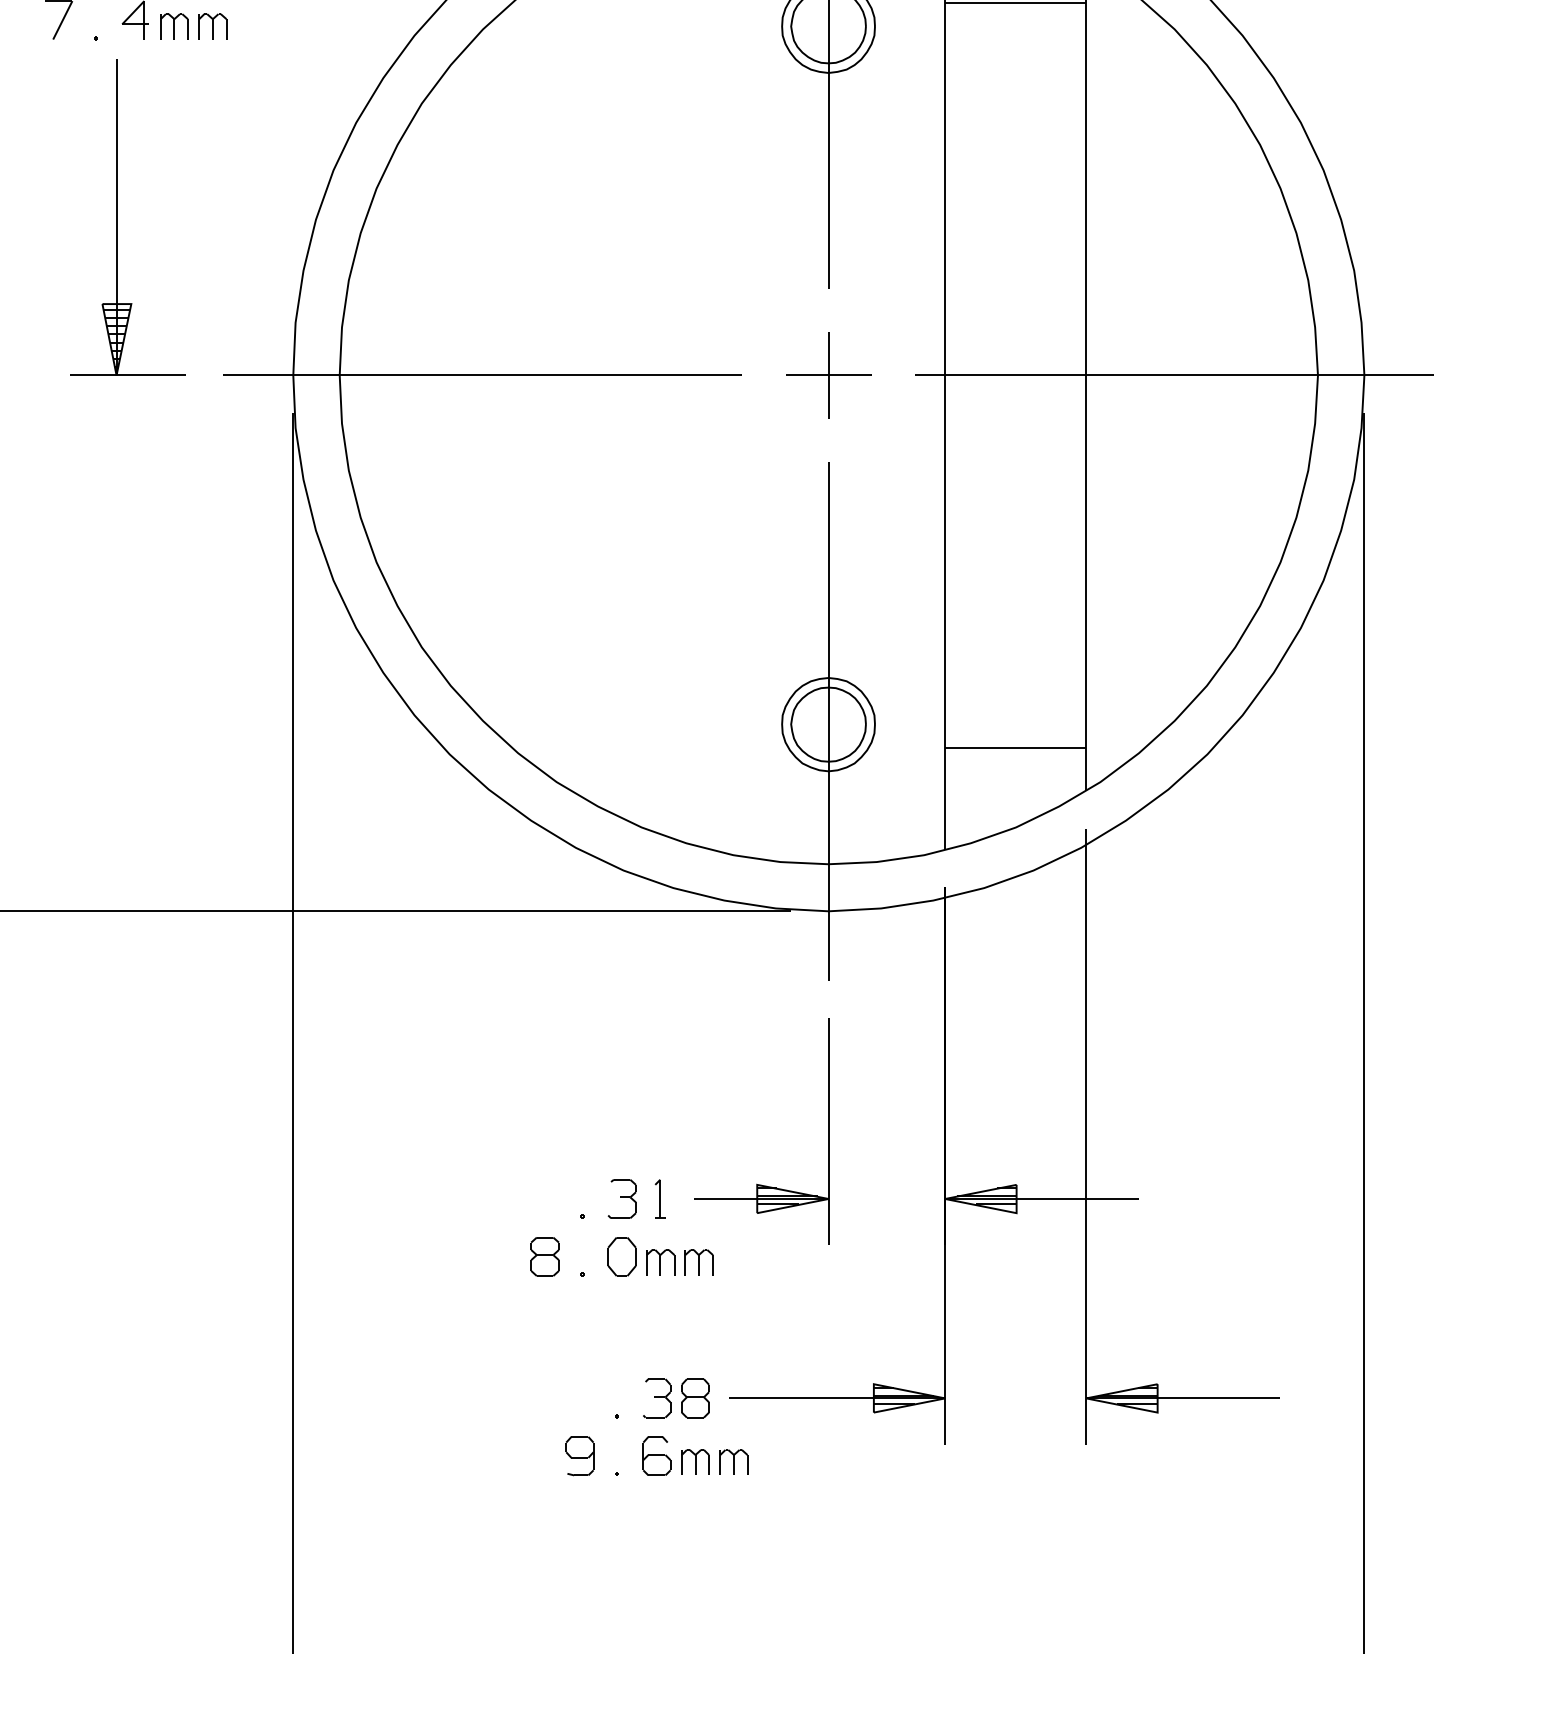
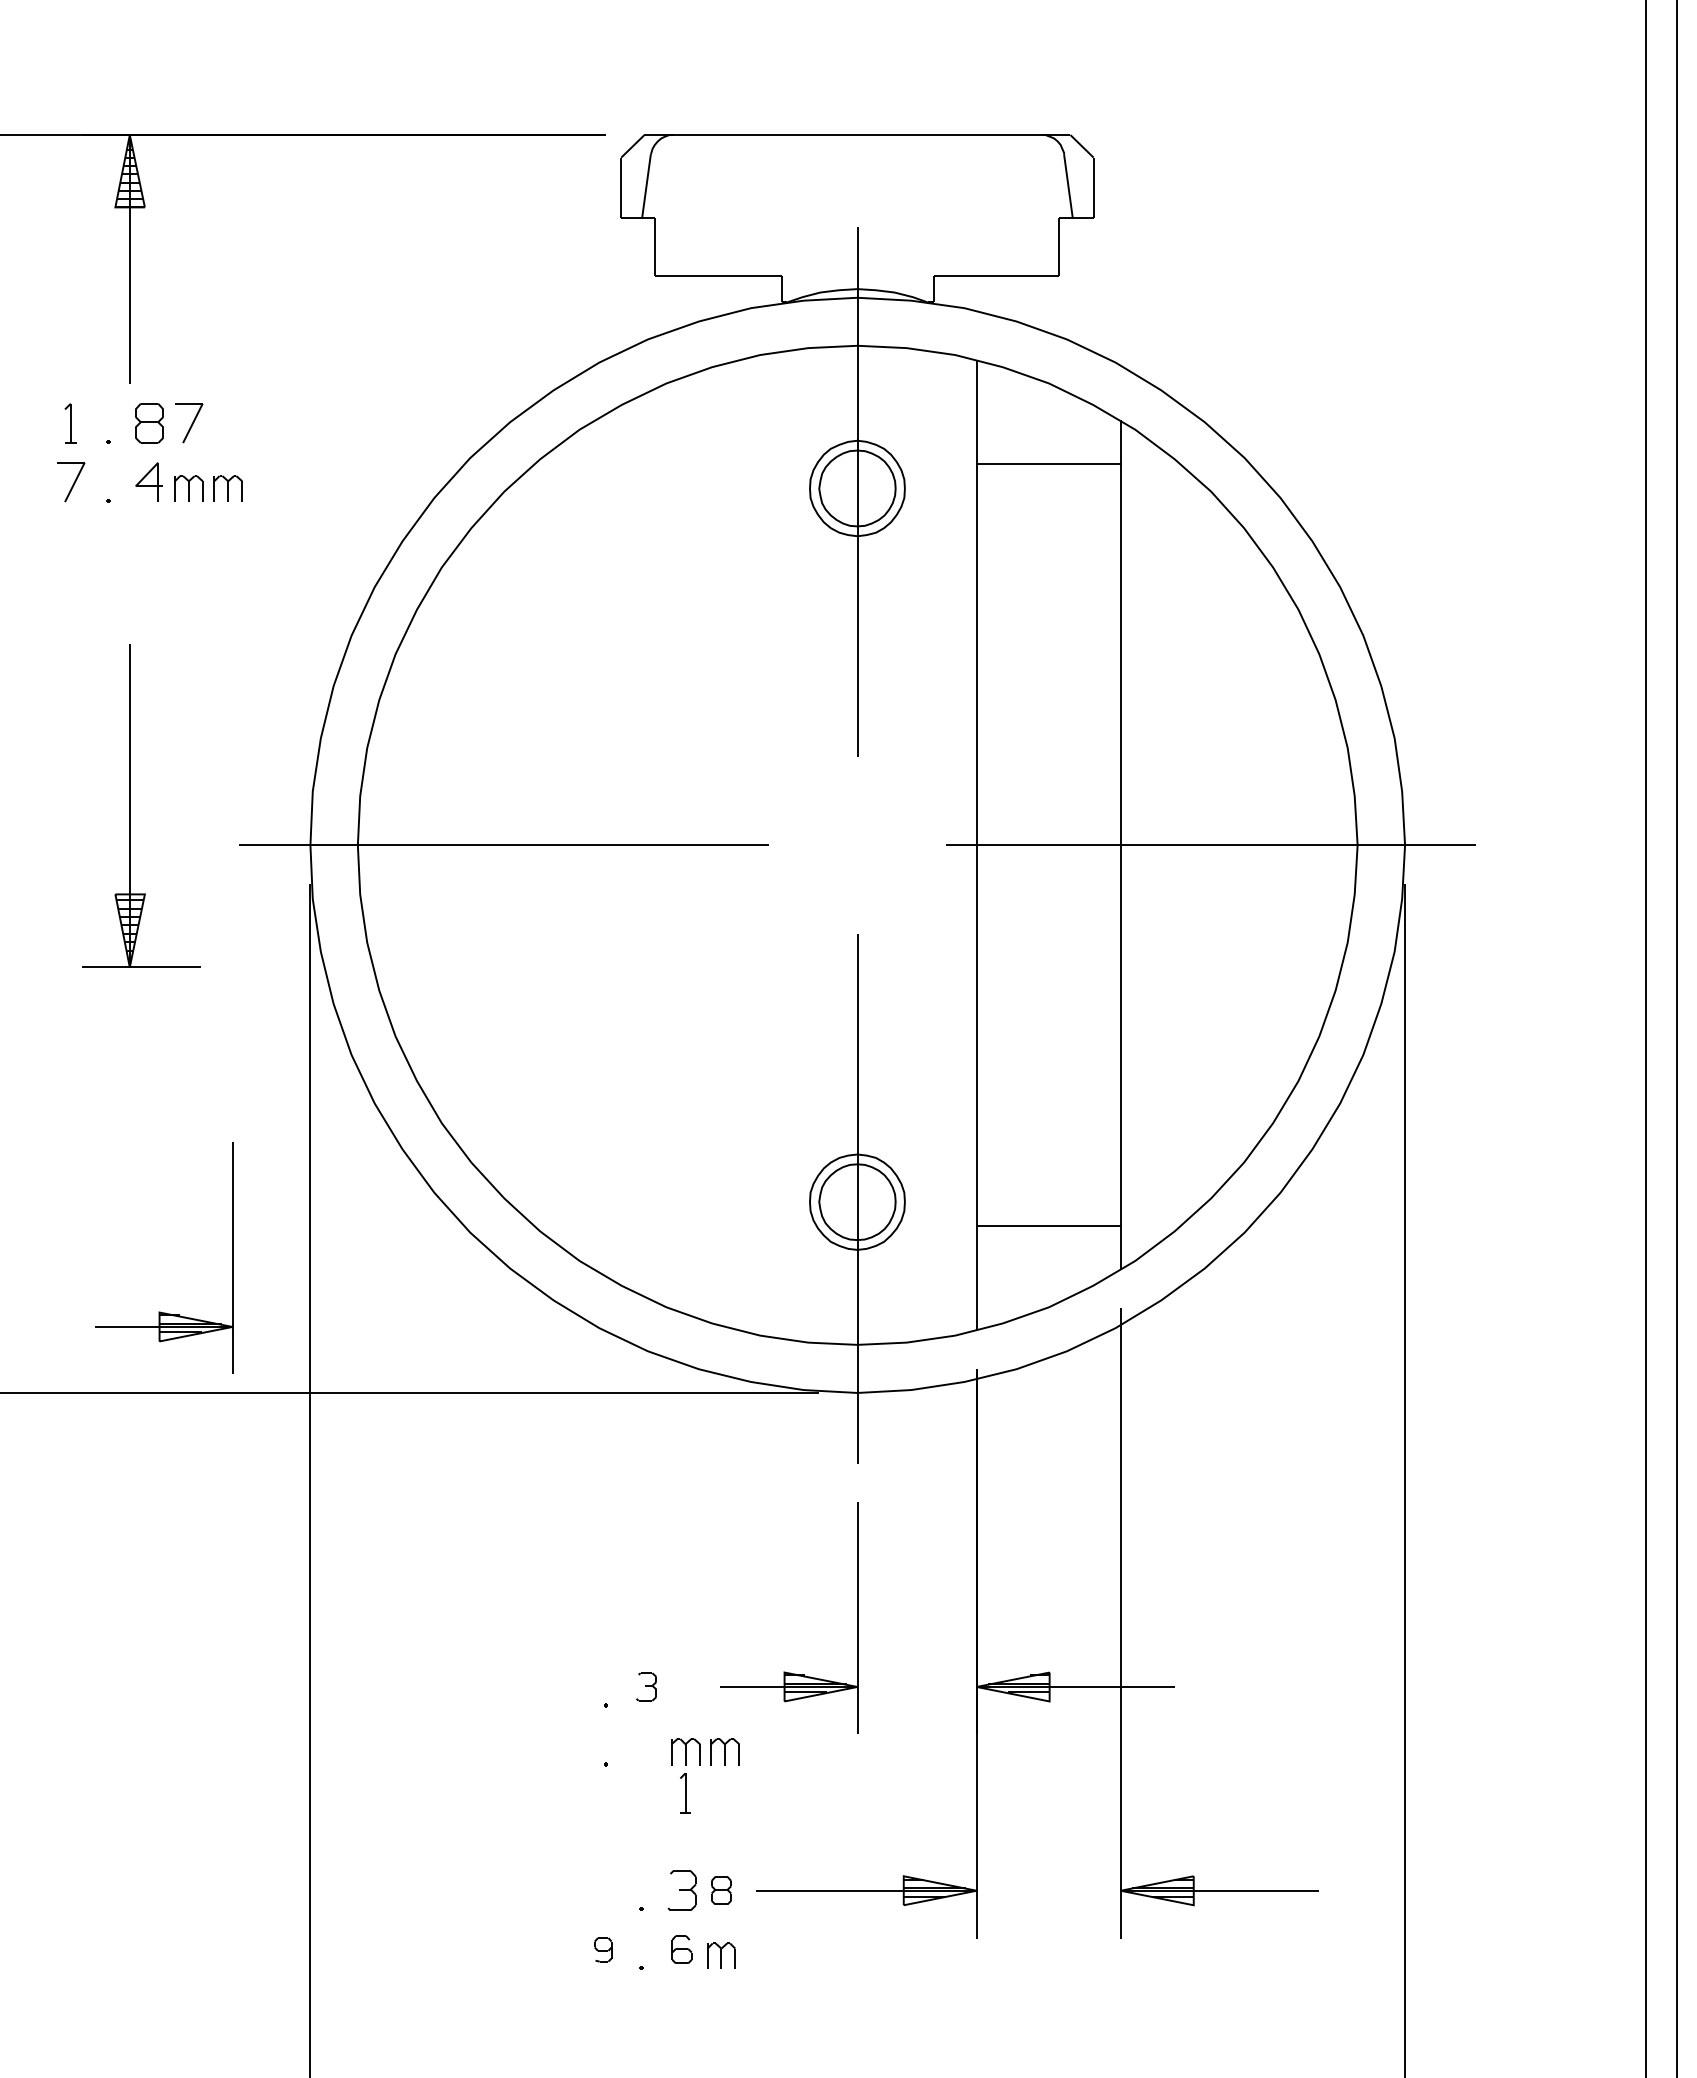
part: (117, 217) -> (130, 805), moved
part: (828, 374) -> (857, 844), removed
part: (146, 831) -> (160, 1311), added
part: (622, 1198) -> (646, 1686), size x0.7
part: (660, 1199) -> (685, 1793), moved
part: (544, 1256) -> (567, 1745), removed
part: (622, 1256) -> (646, 1745), removed
part: (695, 1398) -> (721, 1890), size x0.7
part: (579, 1455) -> (602, 1949), size x0.6
part: (656, 1455) -> (681, 1949), size x0.7
part: (733, 1461) -> (760, 1955), removed

